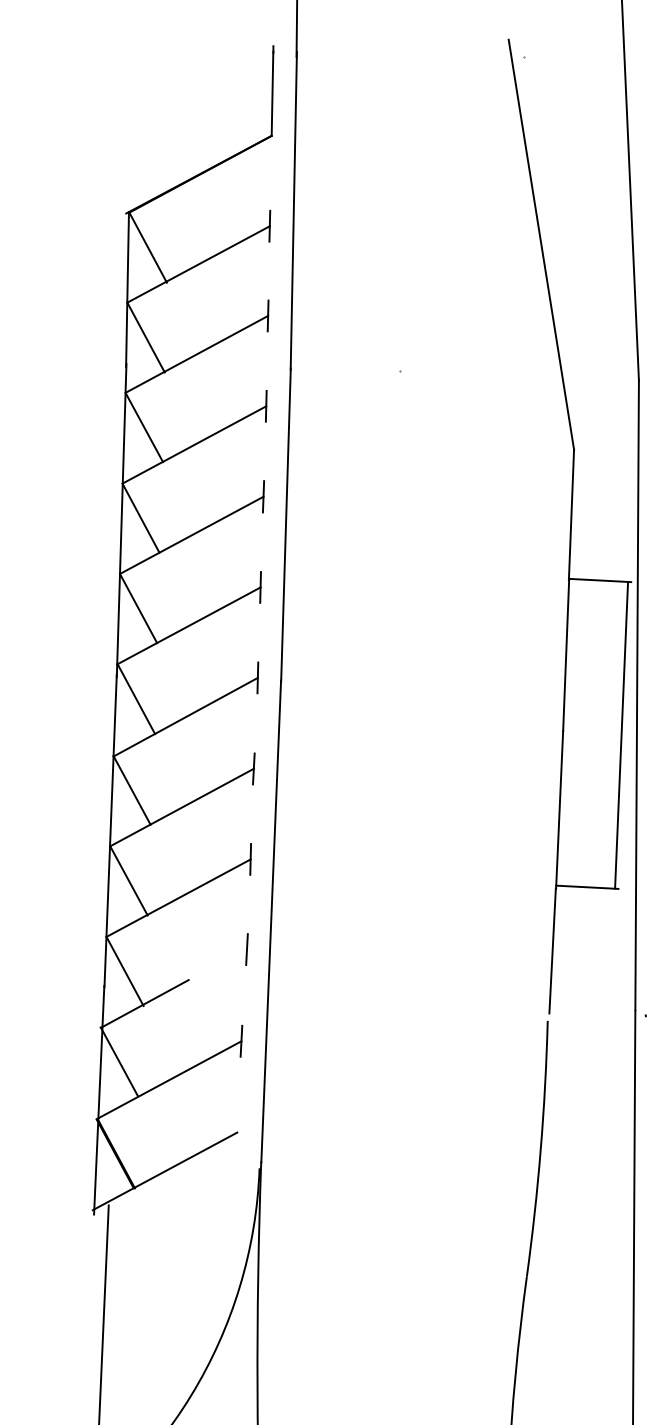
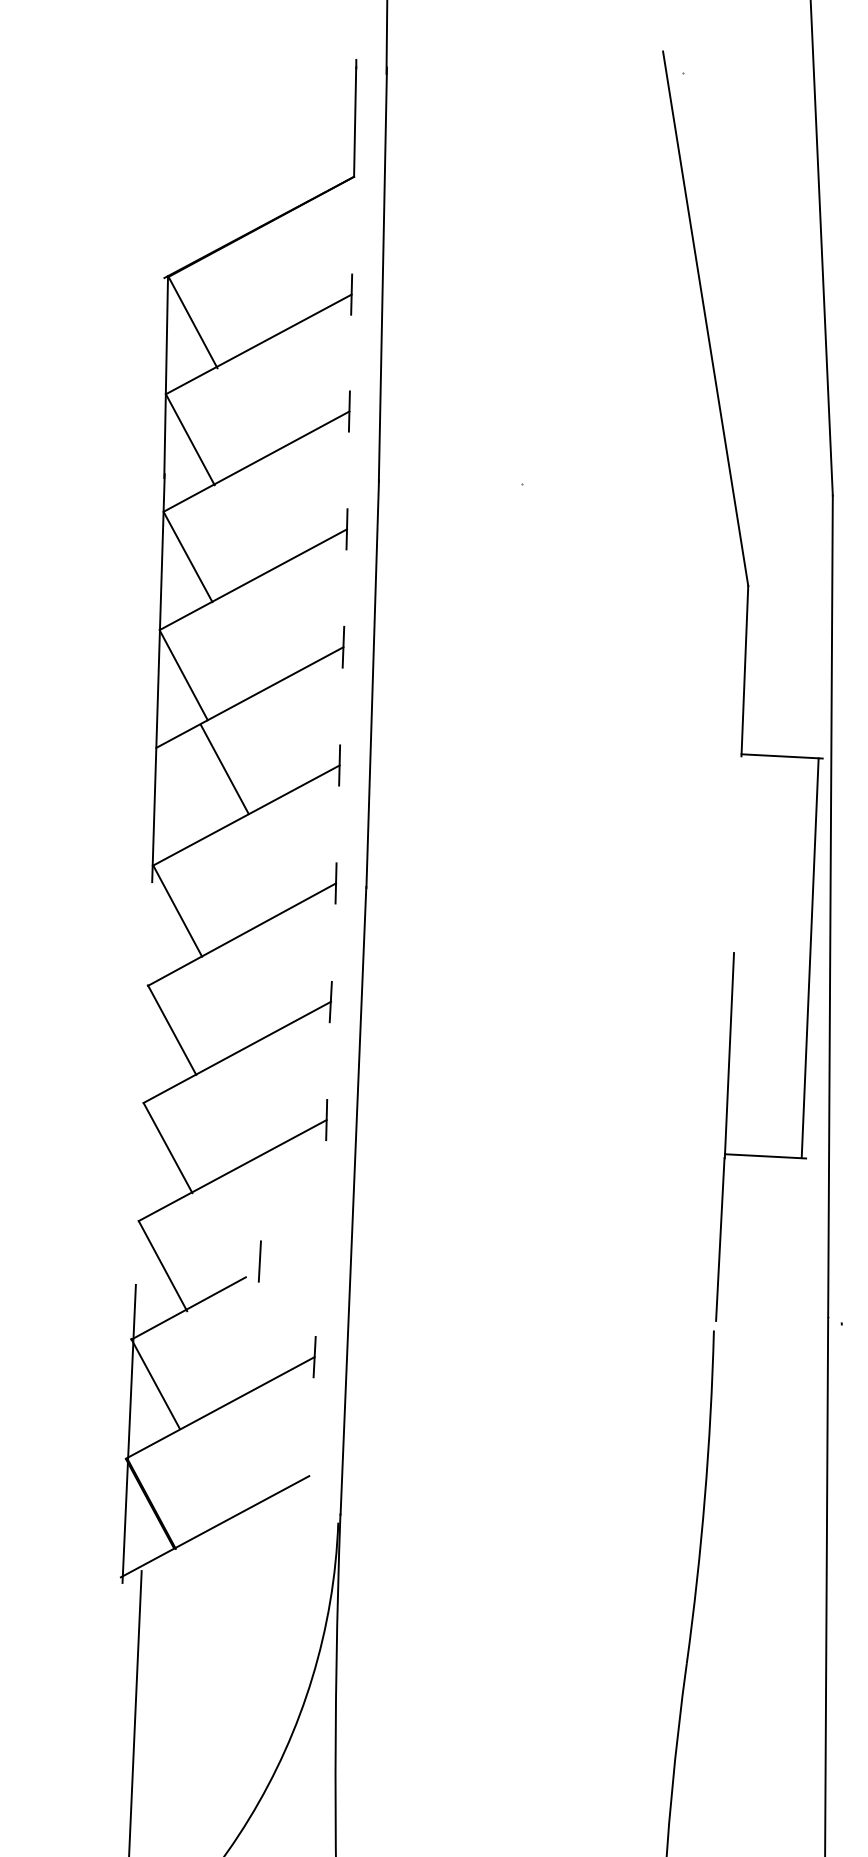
line: (138, 608) -> (224, 769), moved
line: (565, 655) -> (737, 854), removed
line: (110, 830) -> (144, 1082), removed
line: (246, 949) -> (259, 1261), moved

